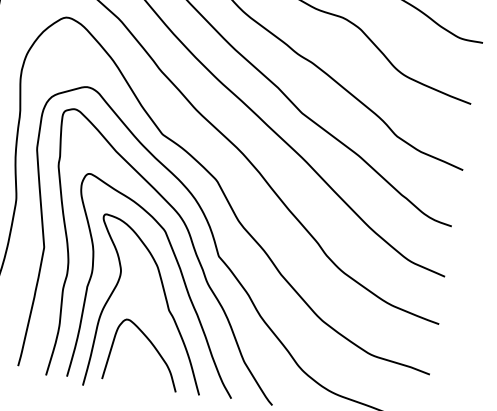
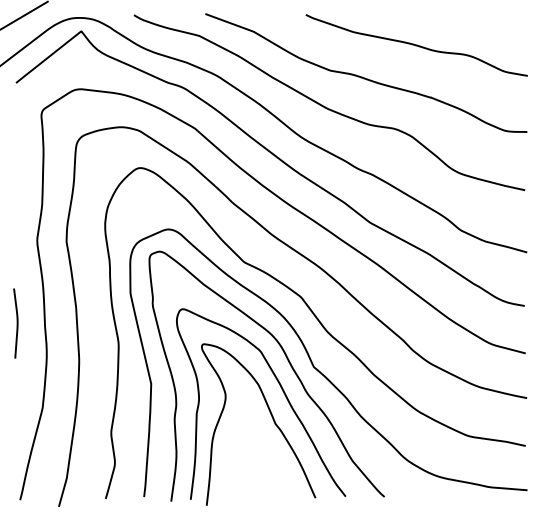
curve: (152, 346) -> (265, 459), removed

